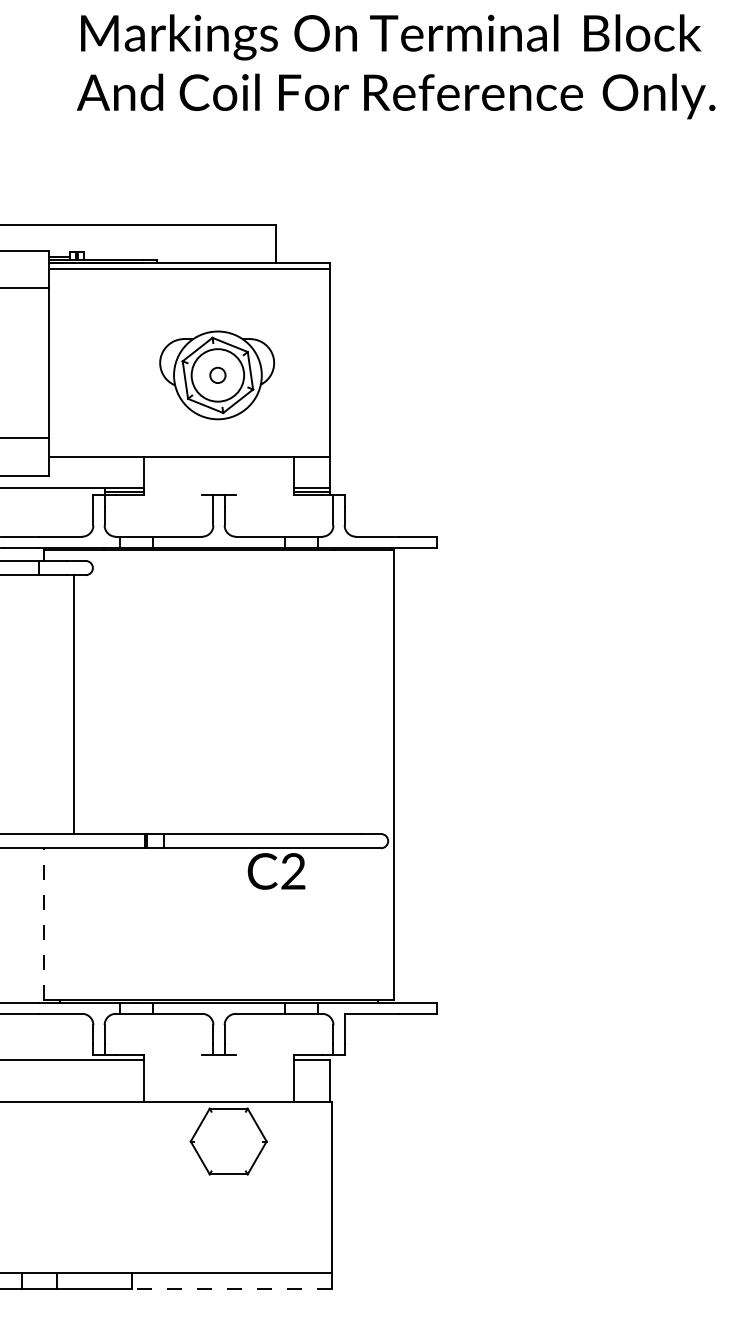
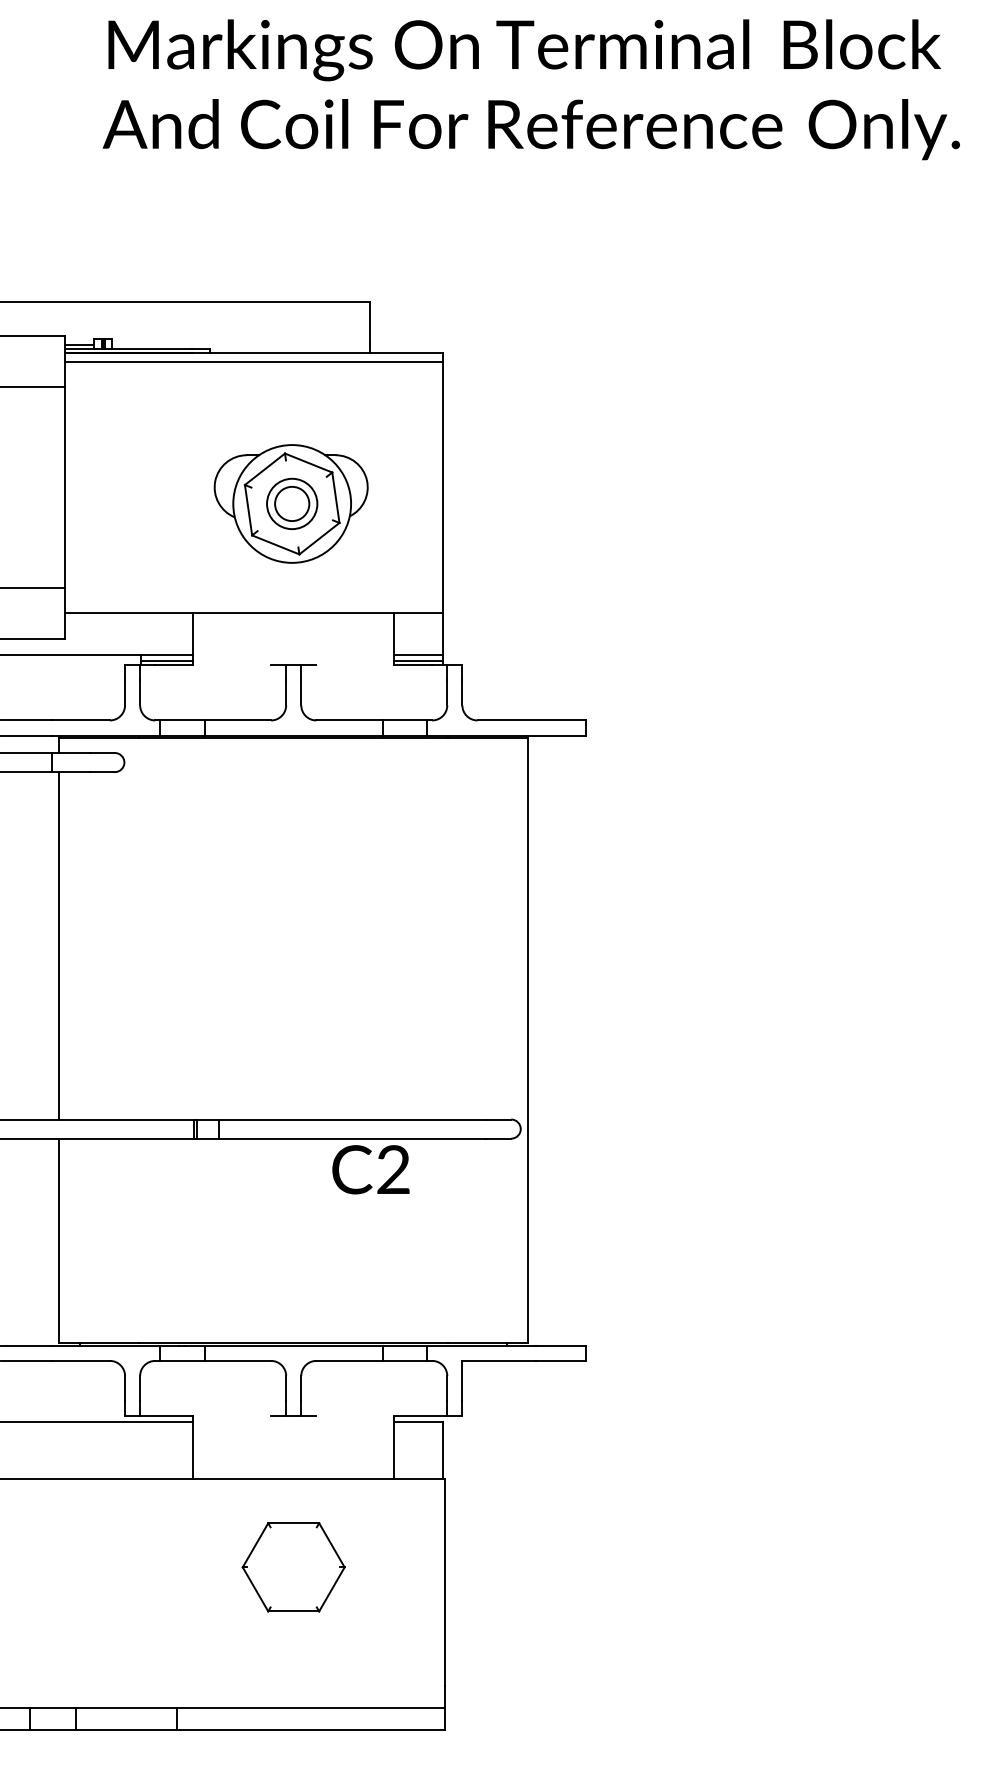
circle: (218, 375) -> (292, 503), size x0.71
circle: (218, 375) -> (292, 503), size x1.67
line: (74, 704) -> (59, 945), moved
line: (44, 924) -> (59, 1240), dashed -> solid
part: (228, 1141) -> (293, 1567), moved
line: (231, 1289) -> (310, 1730), dashed -> solid

